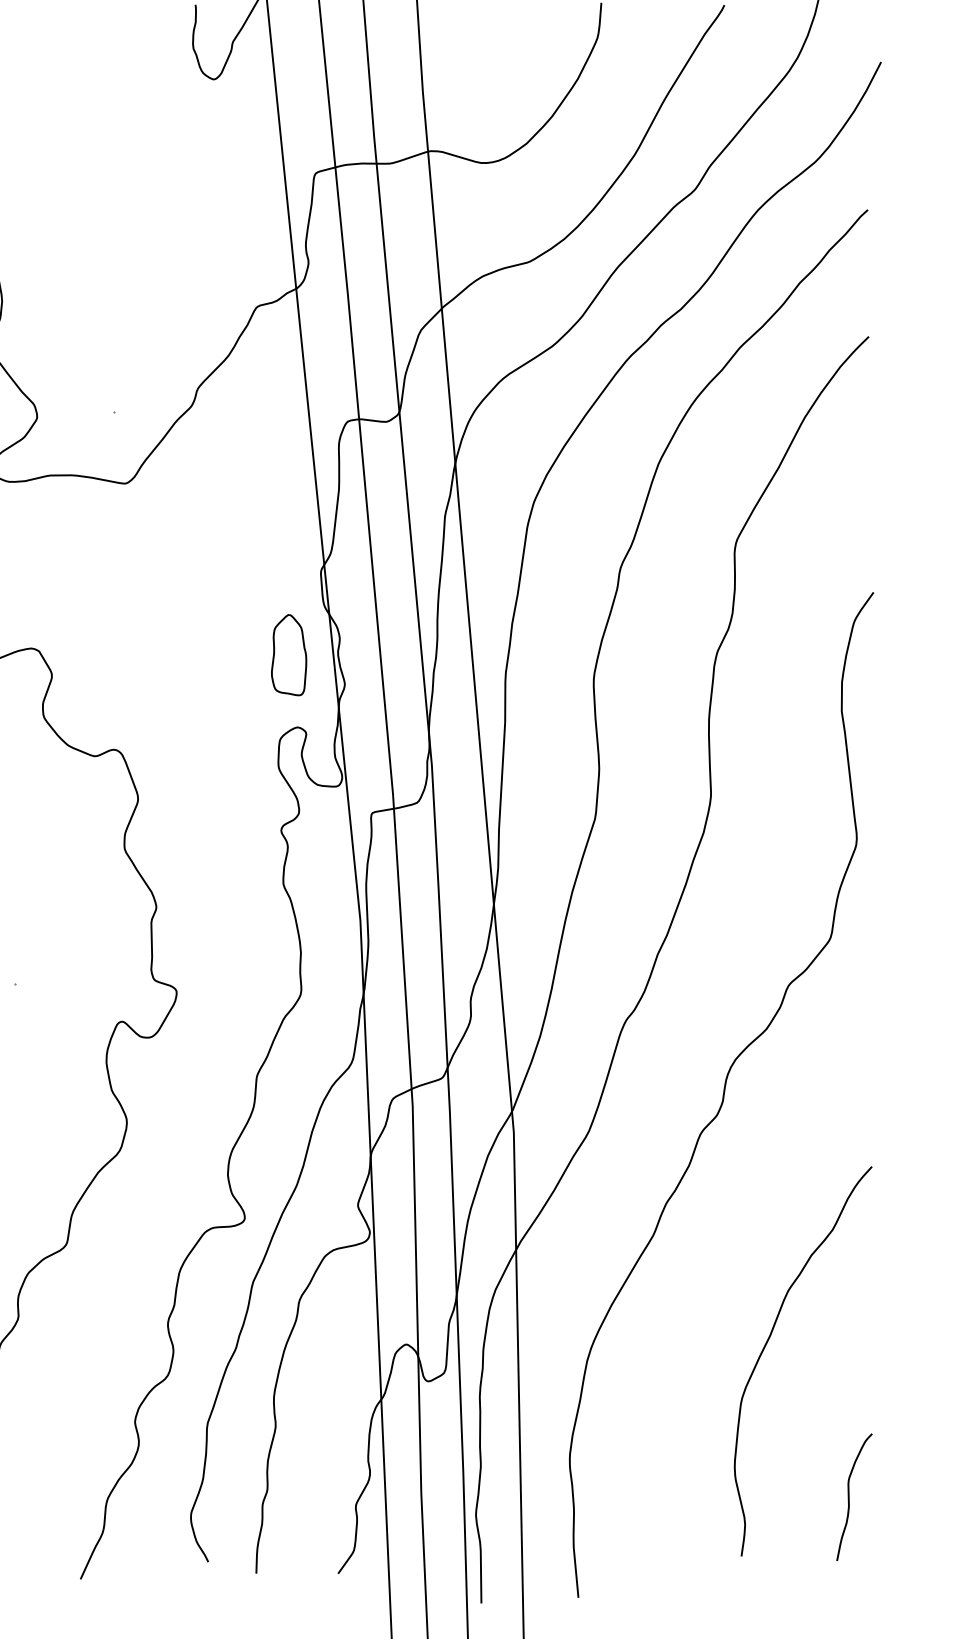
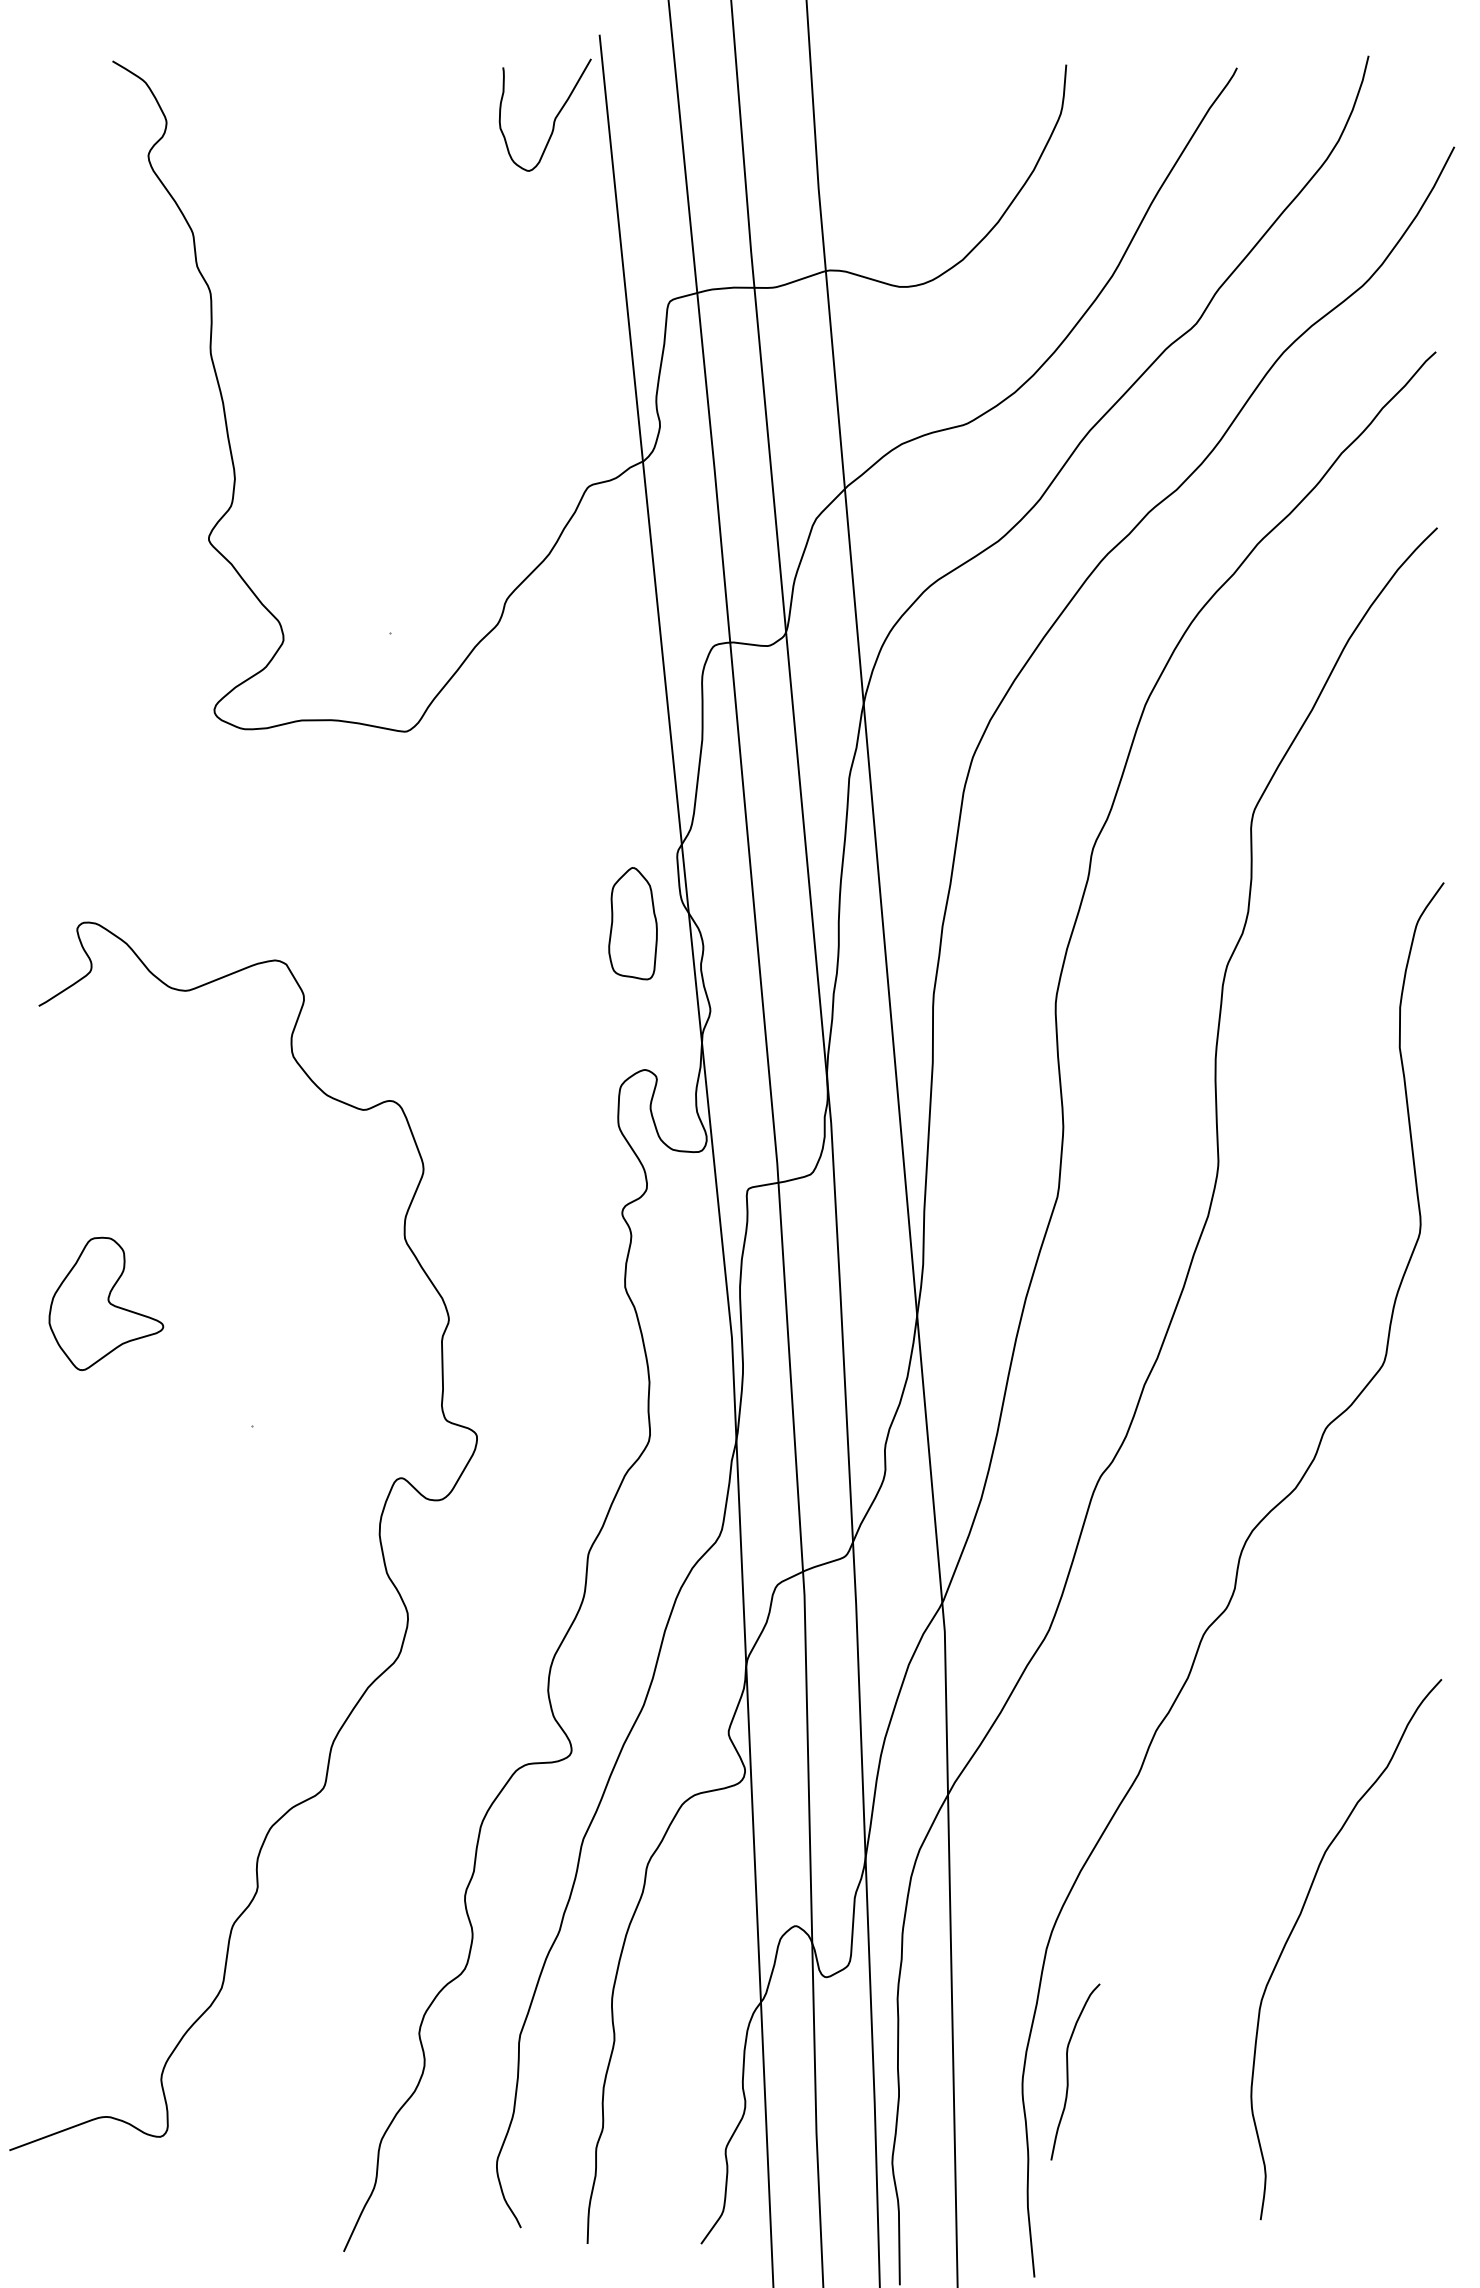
part: (288, 655) -> (632, 923), moved
curve: (849, 1496) -> (1068, 2071), moved

